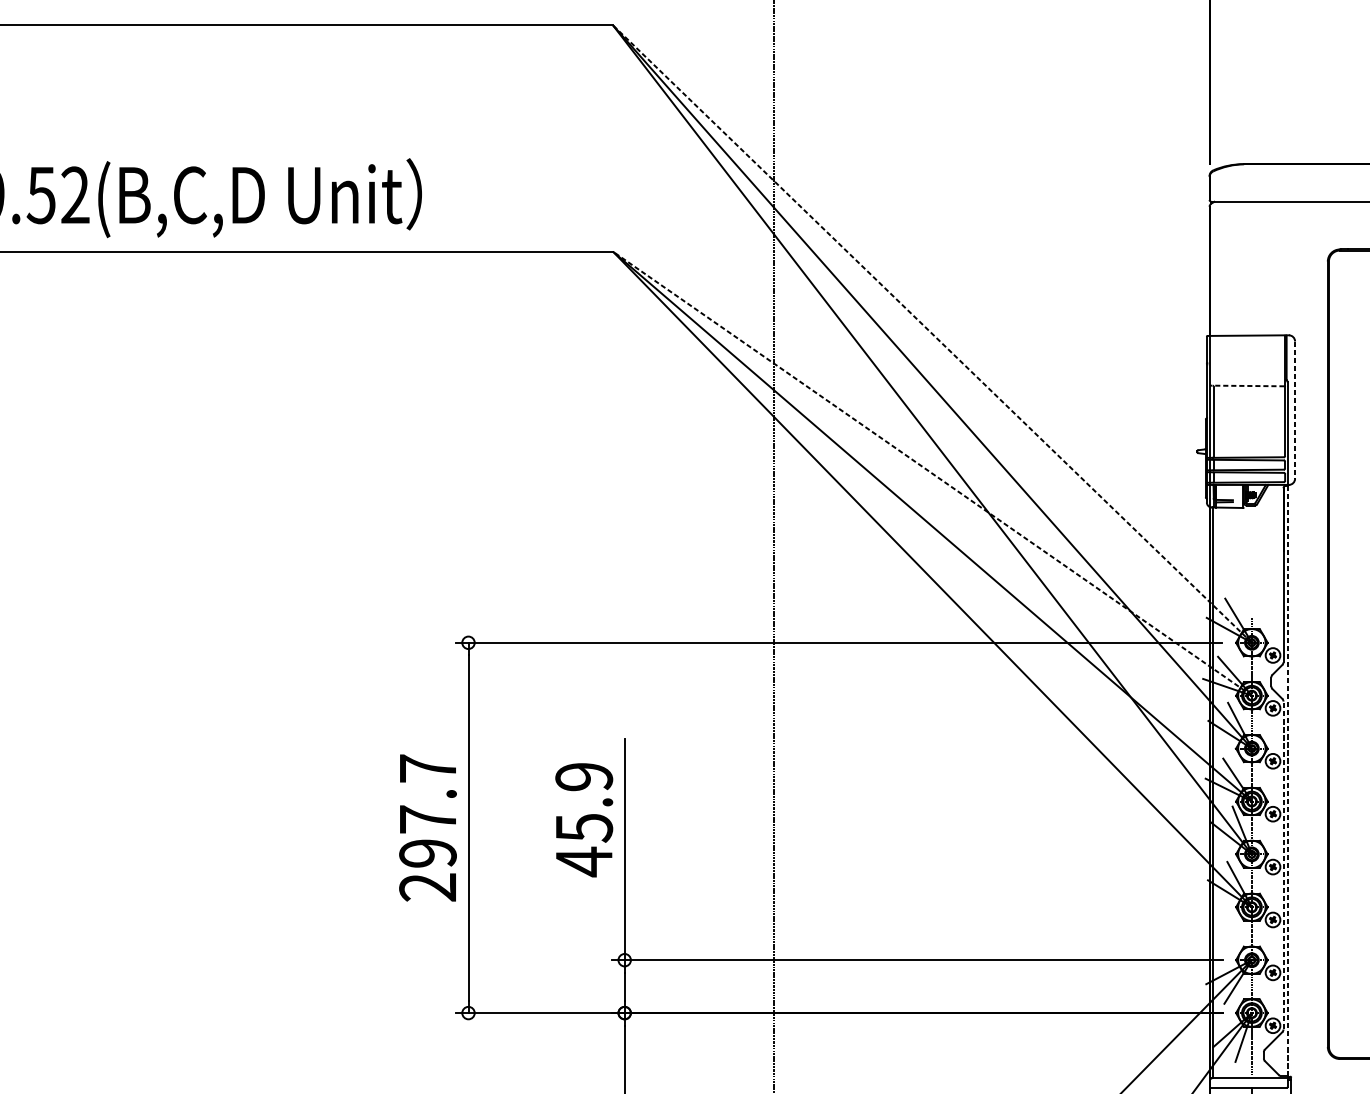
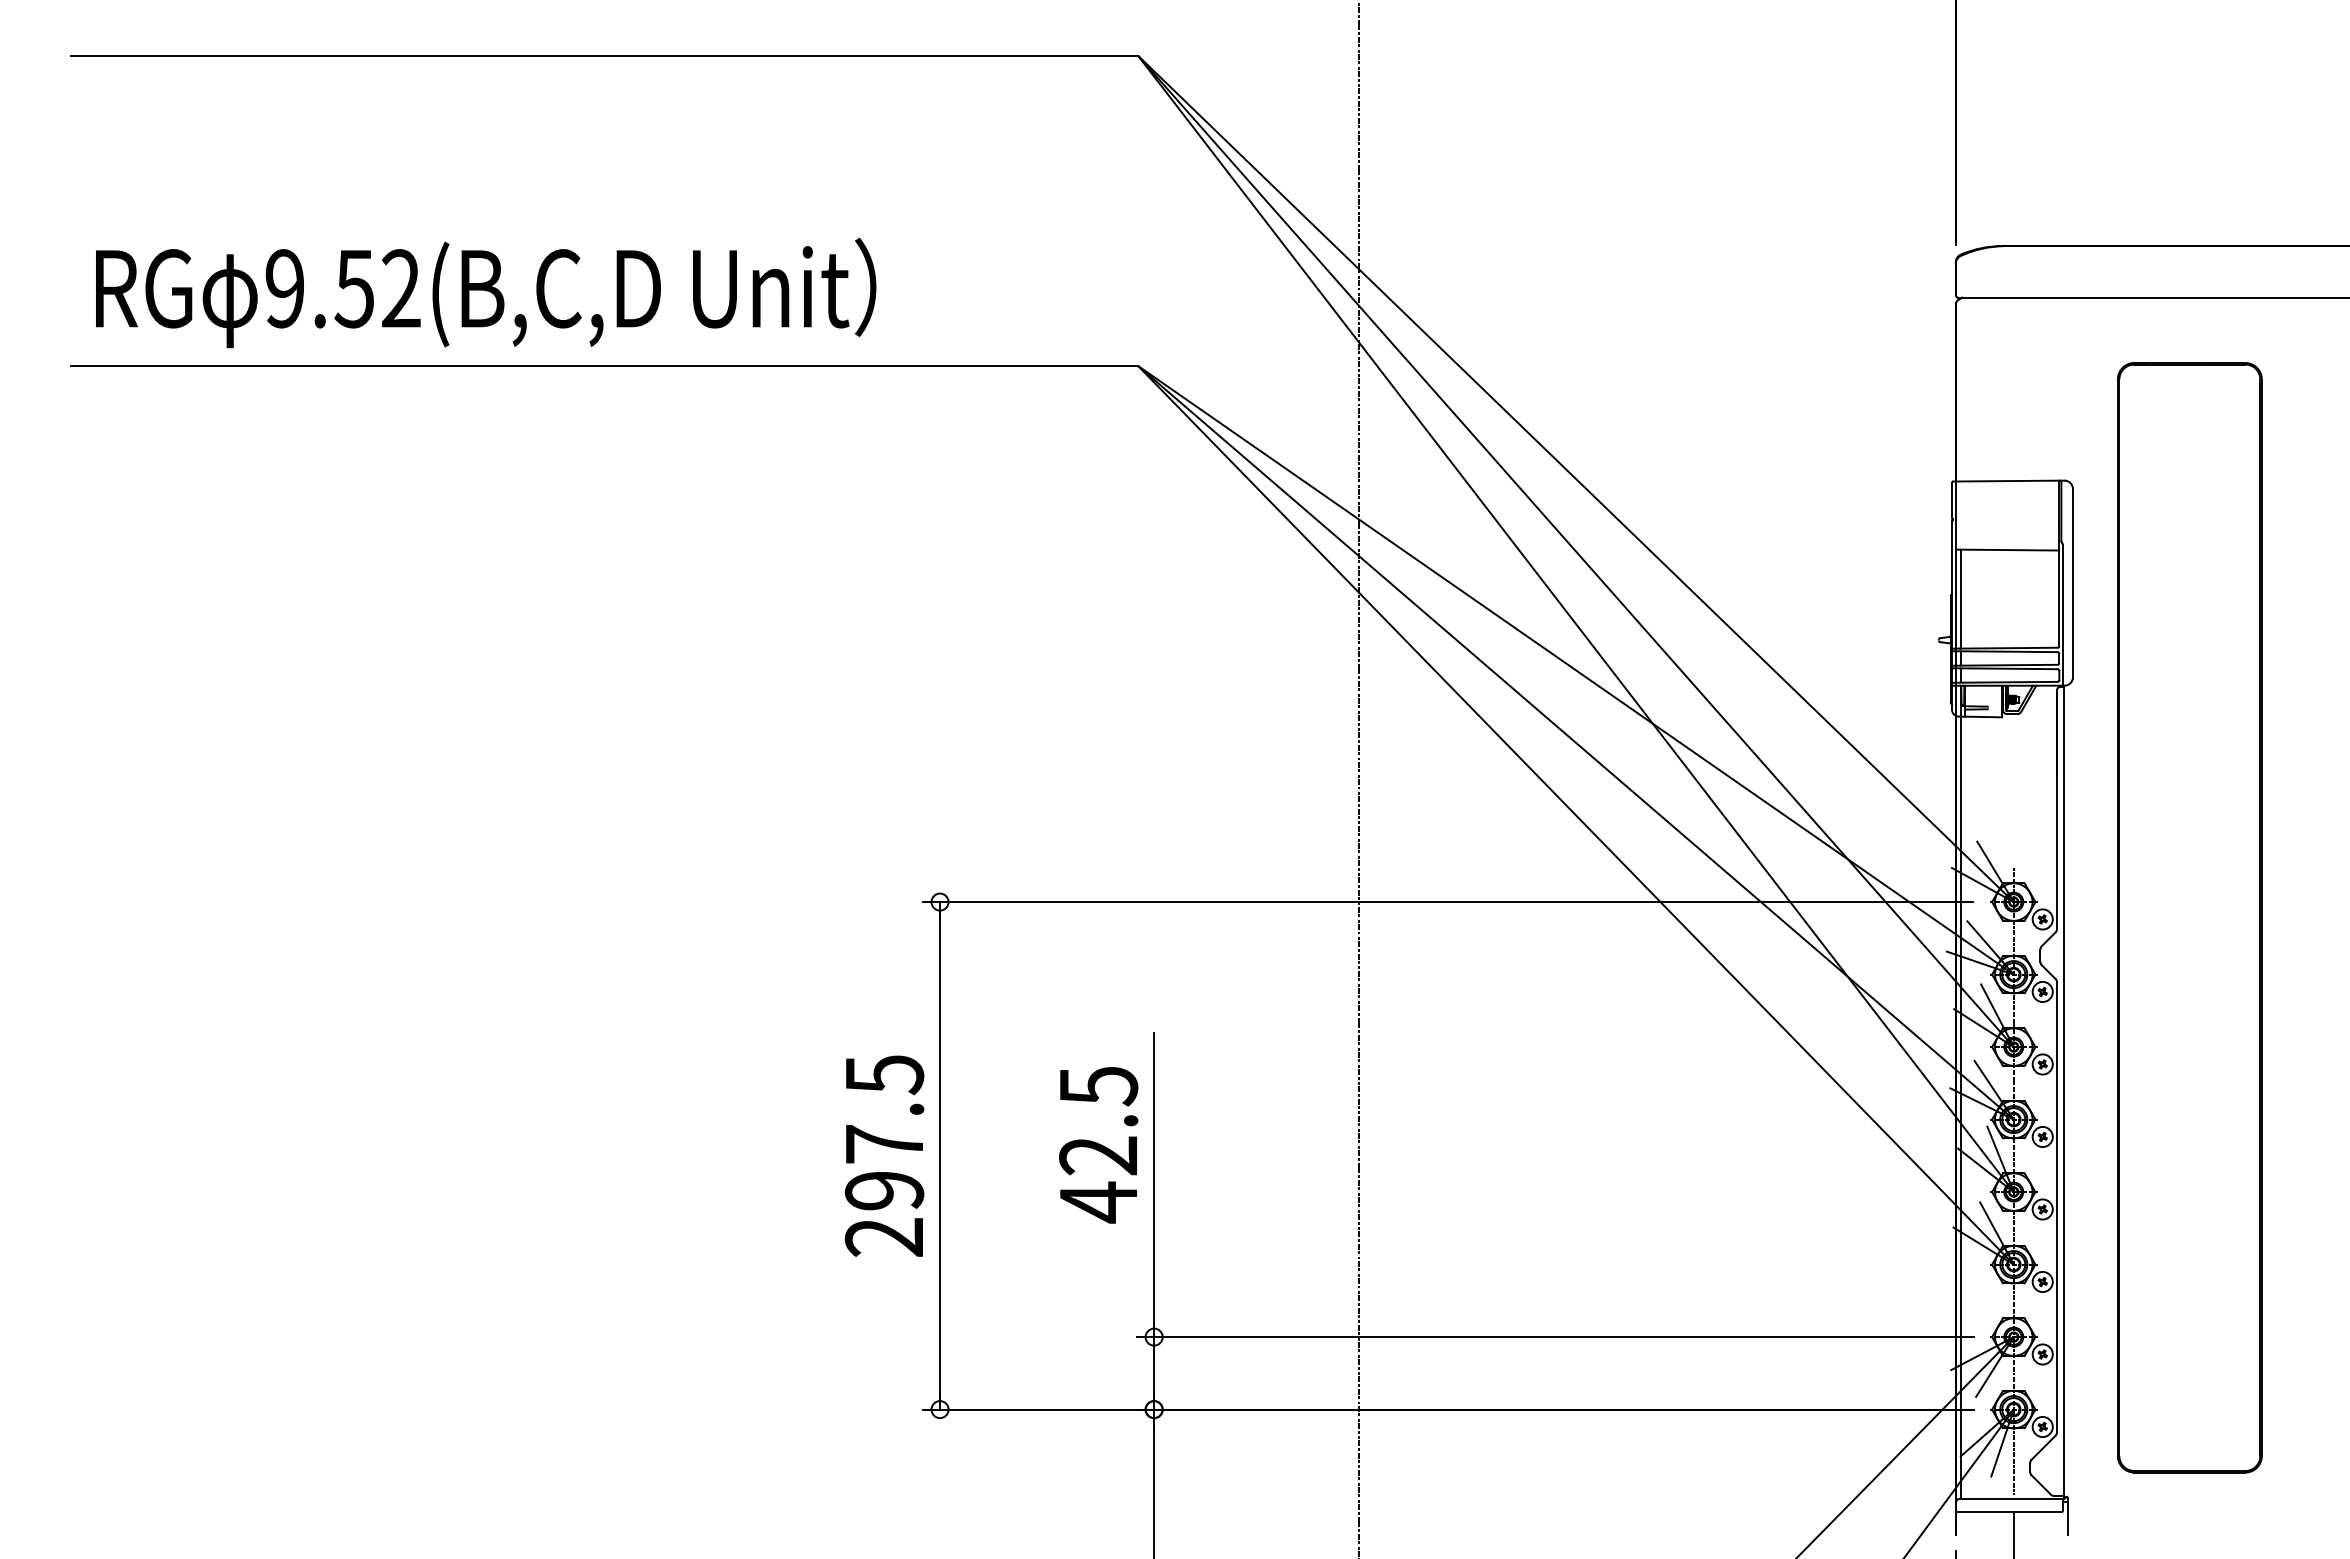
line: (932, 333) -> (1575, 478), dashed -> solid
line: (1247, 386) -> (2007, 550), dashed -> solid
line: (1294, 410) -> (2072, 583), dashed -> solid
line: (932, 473) -> (1575, 669), dashed -> solid
text: (428, 769) -> (885, 1075), 297.7 -> 297.5
line: (1288, 780) -> (2063, 1090), dashed -> solid
text: (584, 802) -> (1098, 1121), 45.9 -> 42.5
line: (1283, 865) -> (2057, 1207), dashed -> solid

